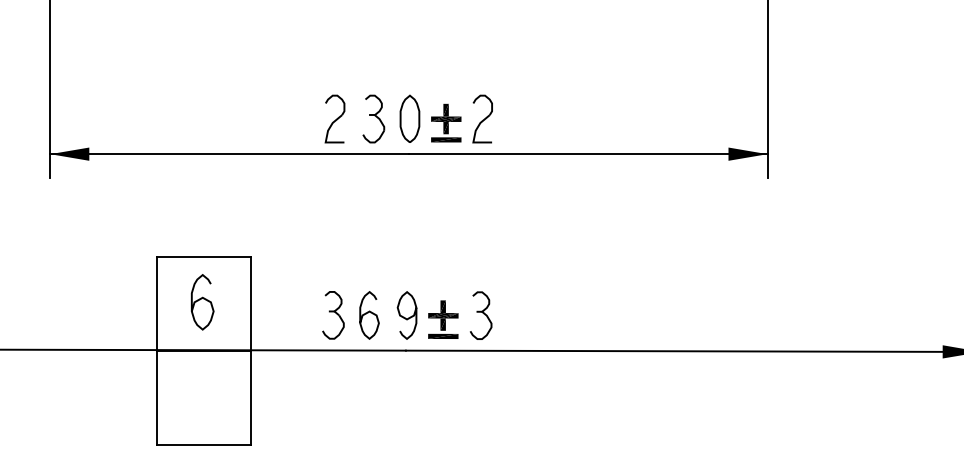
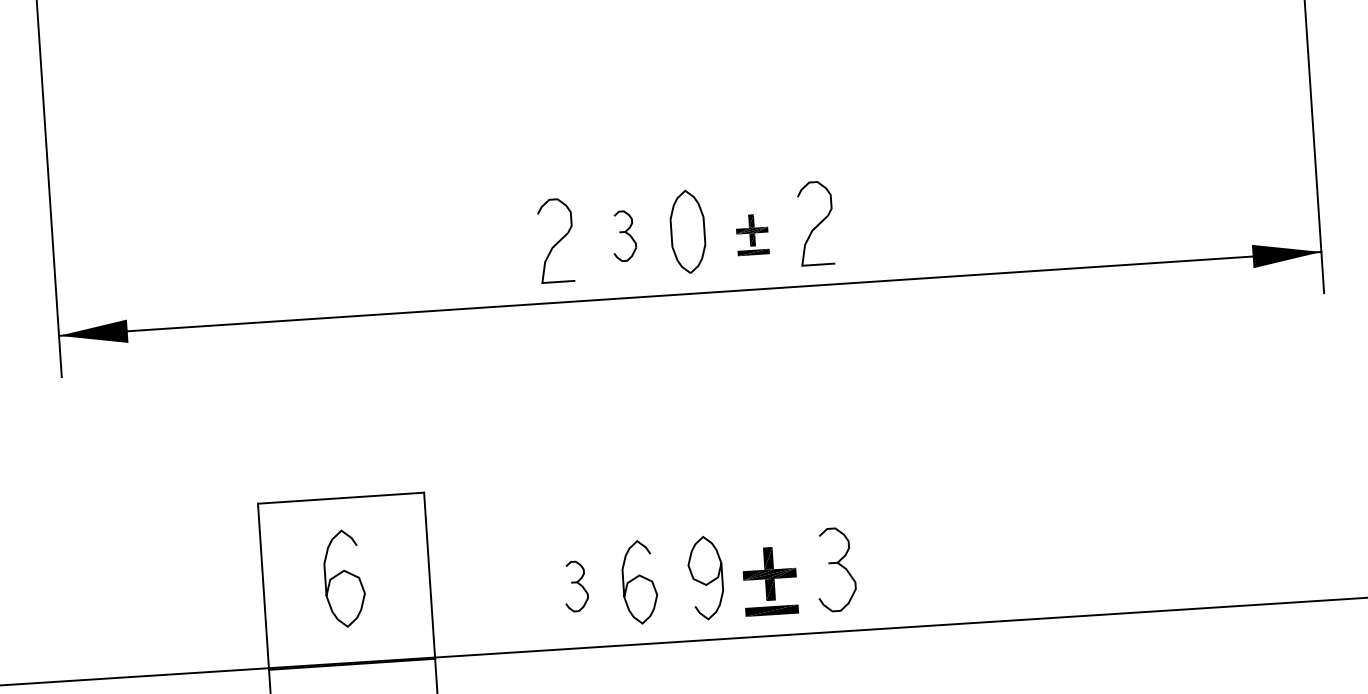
part: (373, 118) -> (623, 235), size x0.6
part: (446, 122) -> (752, 233), size x0.6
part: (333, 315) -> (576, 586), size x0.6

